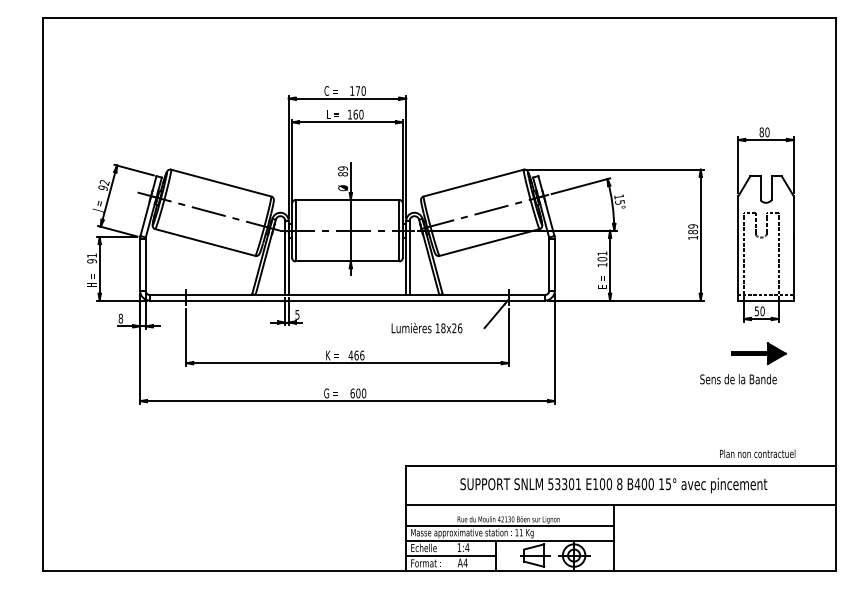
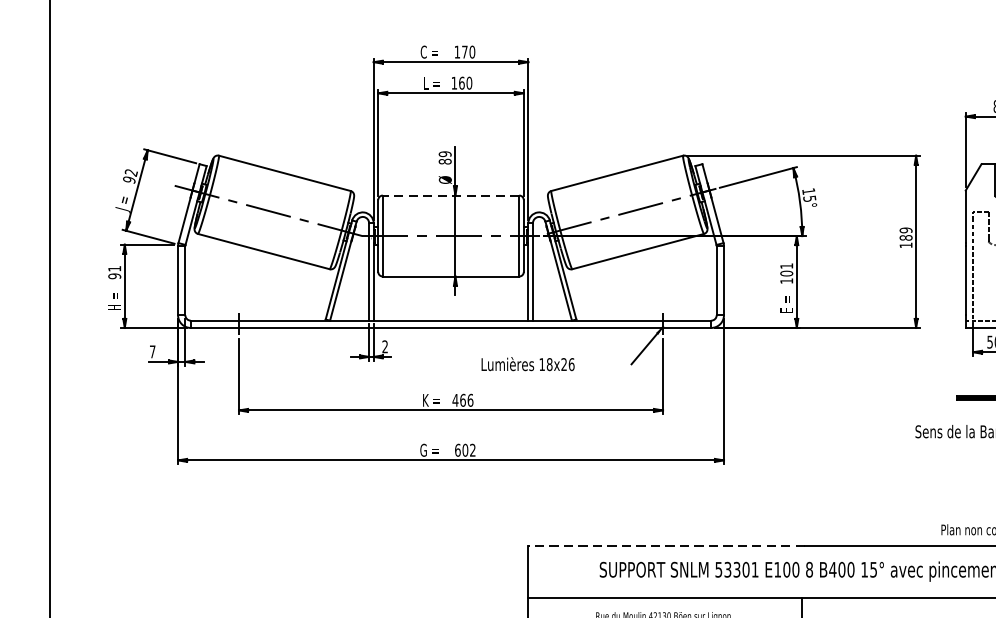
line: (347, 199) -> (451, 194), solid -> dashed
text: (297, 314) -> (385, 346), 5 -> 2
text: (120, 318) -> (152, 351), 8 -> 7
text: (426, 327) -> (527, 363), moved
text: (363, 393) -> (472, 450), 600 -> 602
line: (510, 466) -> (665, 546), solid -> dashed

